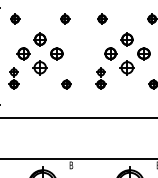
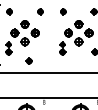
part: (65, 83) -> (28, 60), moved

